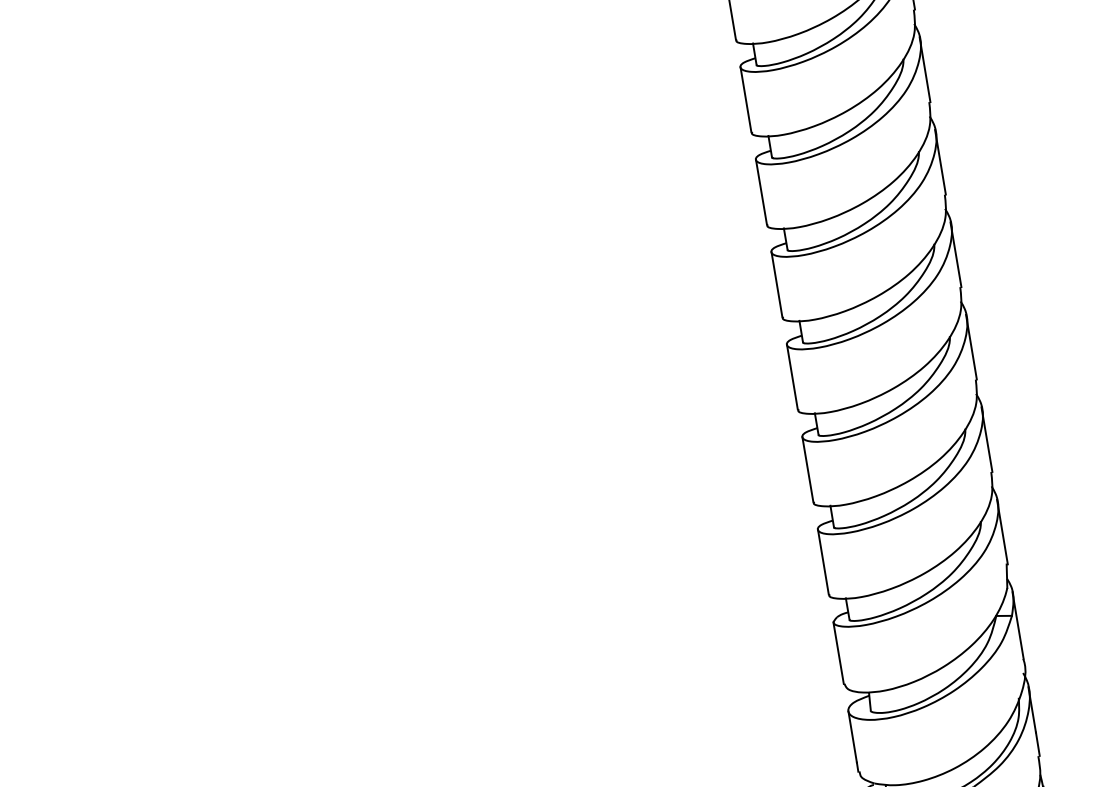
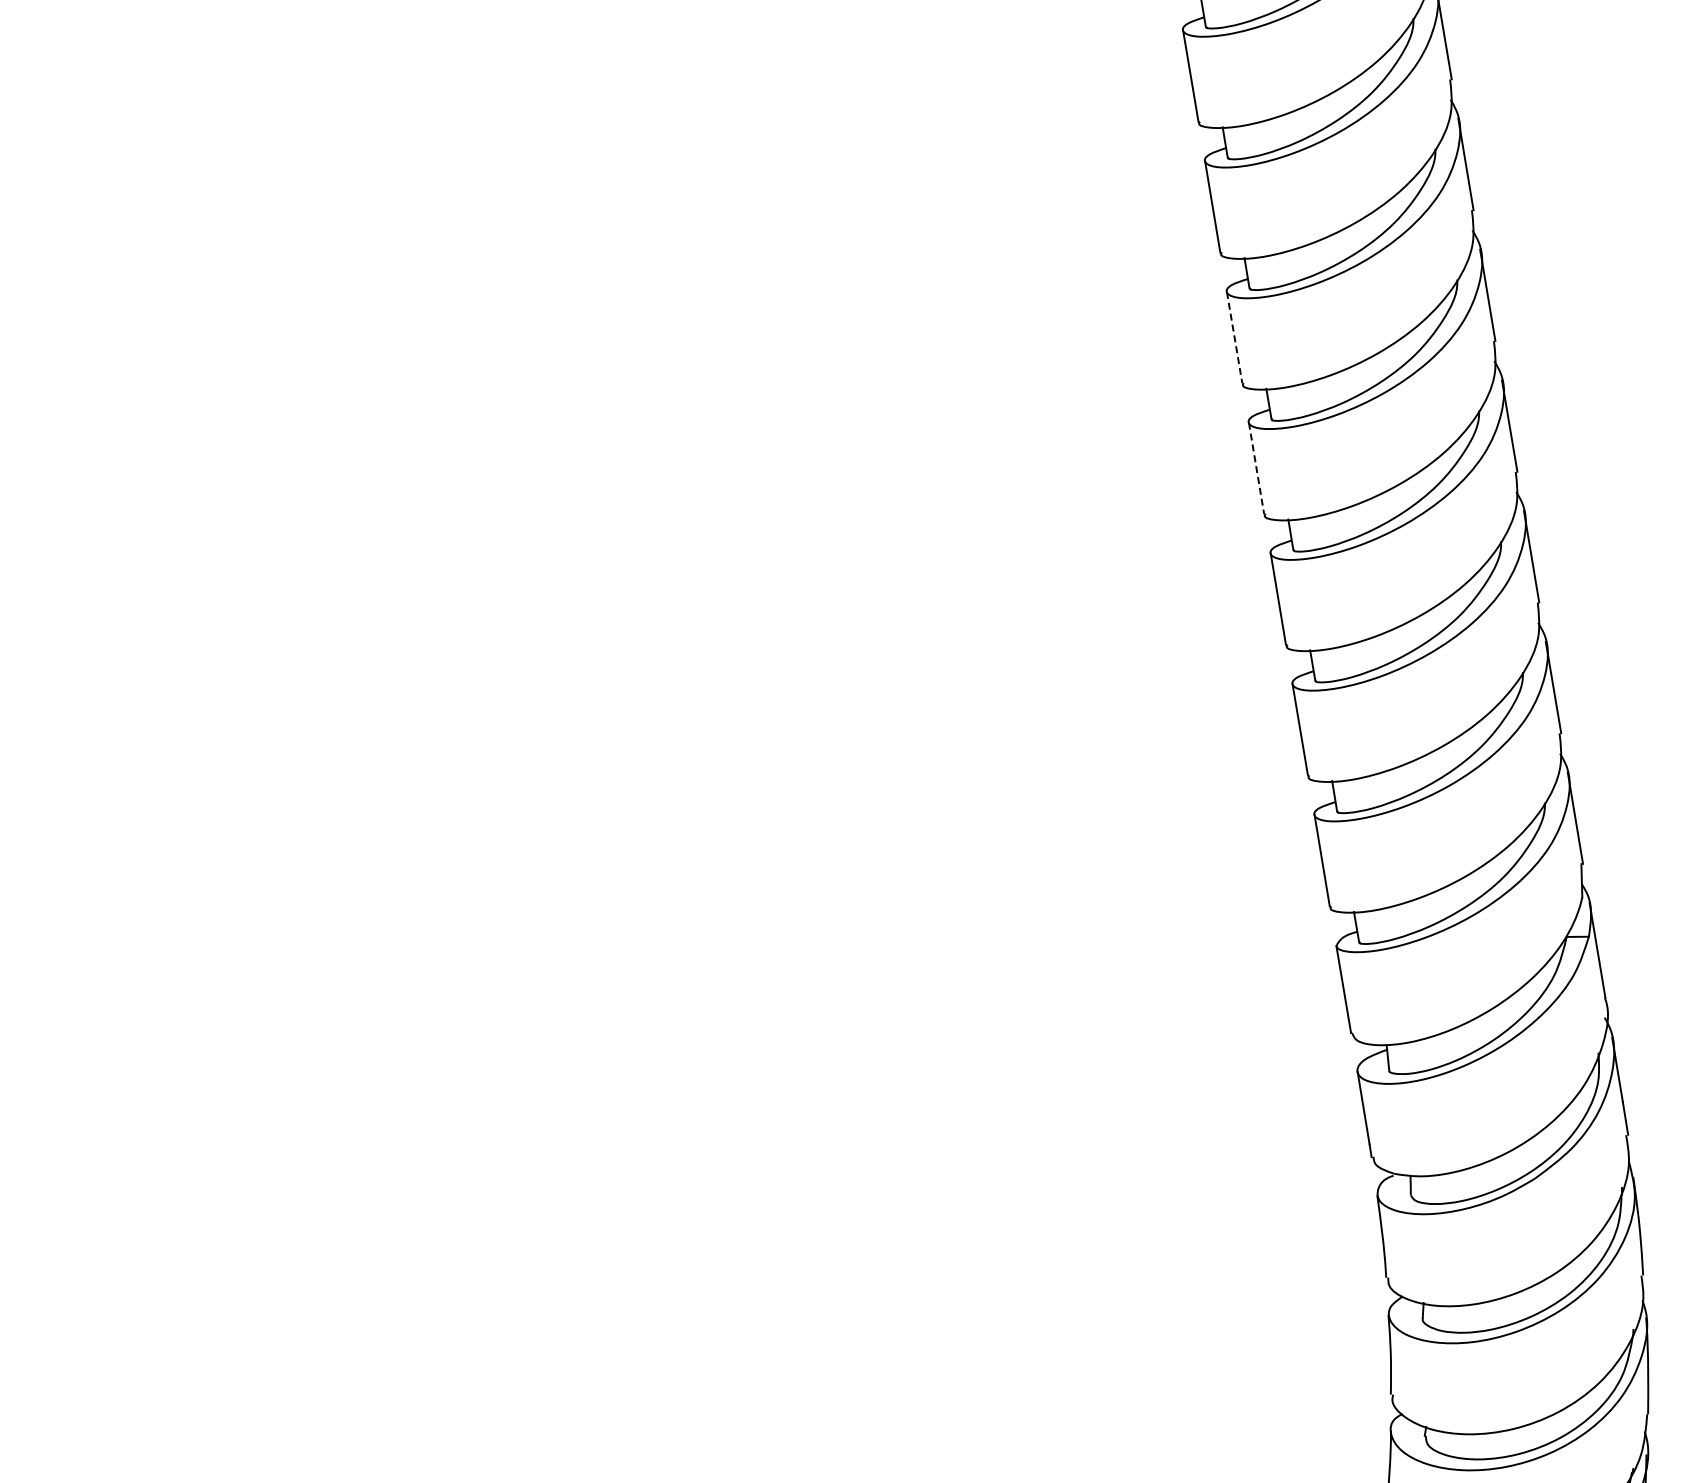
line: (761, 192) -> (1234, 338), solid -> dashed
line: (776, 284) -> (1256, 468), solid -> dashed

